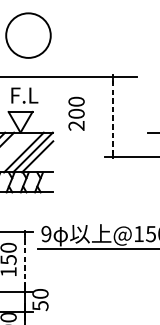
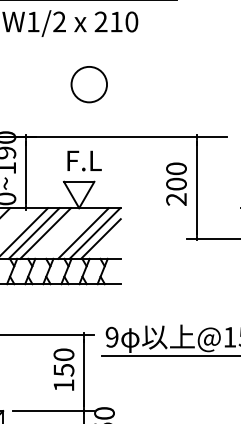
circle: (28, 35) -> (89, 84), size x0.62
text: (76, 113) -> (176, 183), moved
line: (112, 116) -> (196, 187), dashed -> solid
line: (24, 261) -> (84, 372), dashed -> solid

